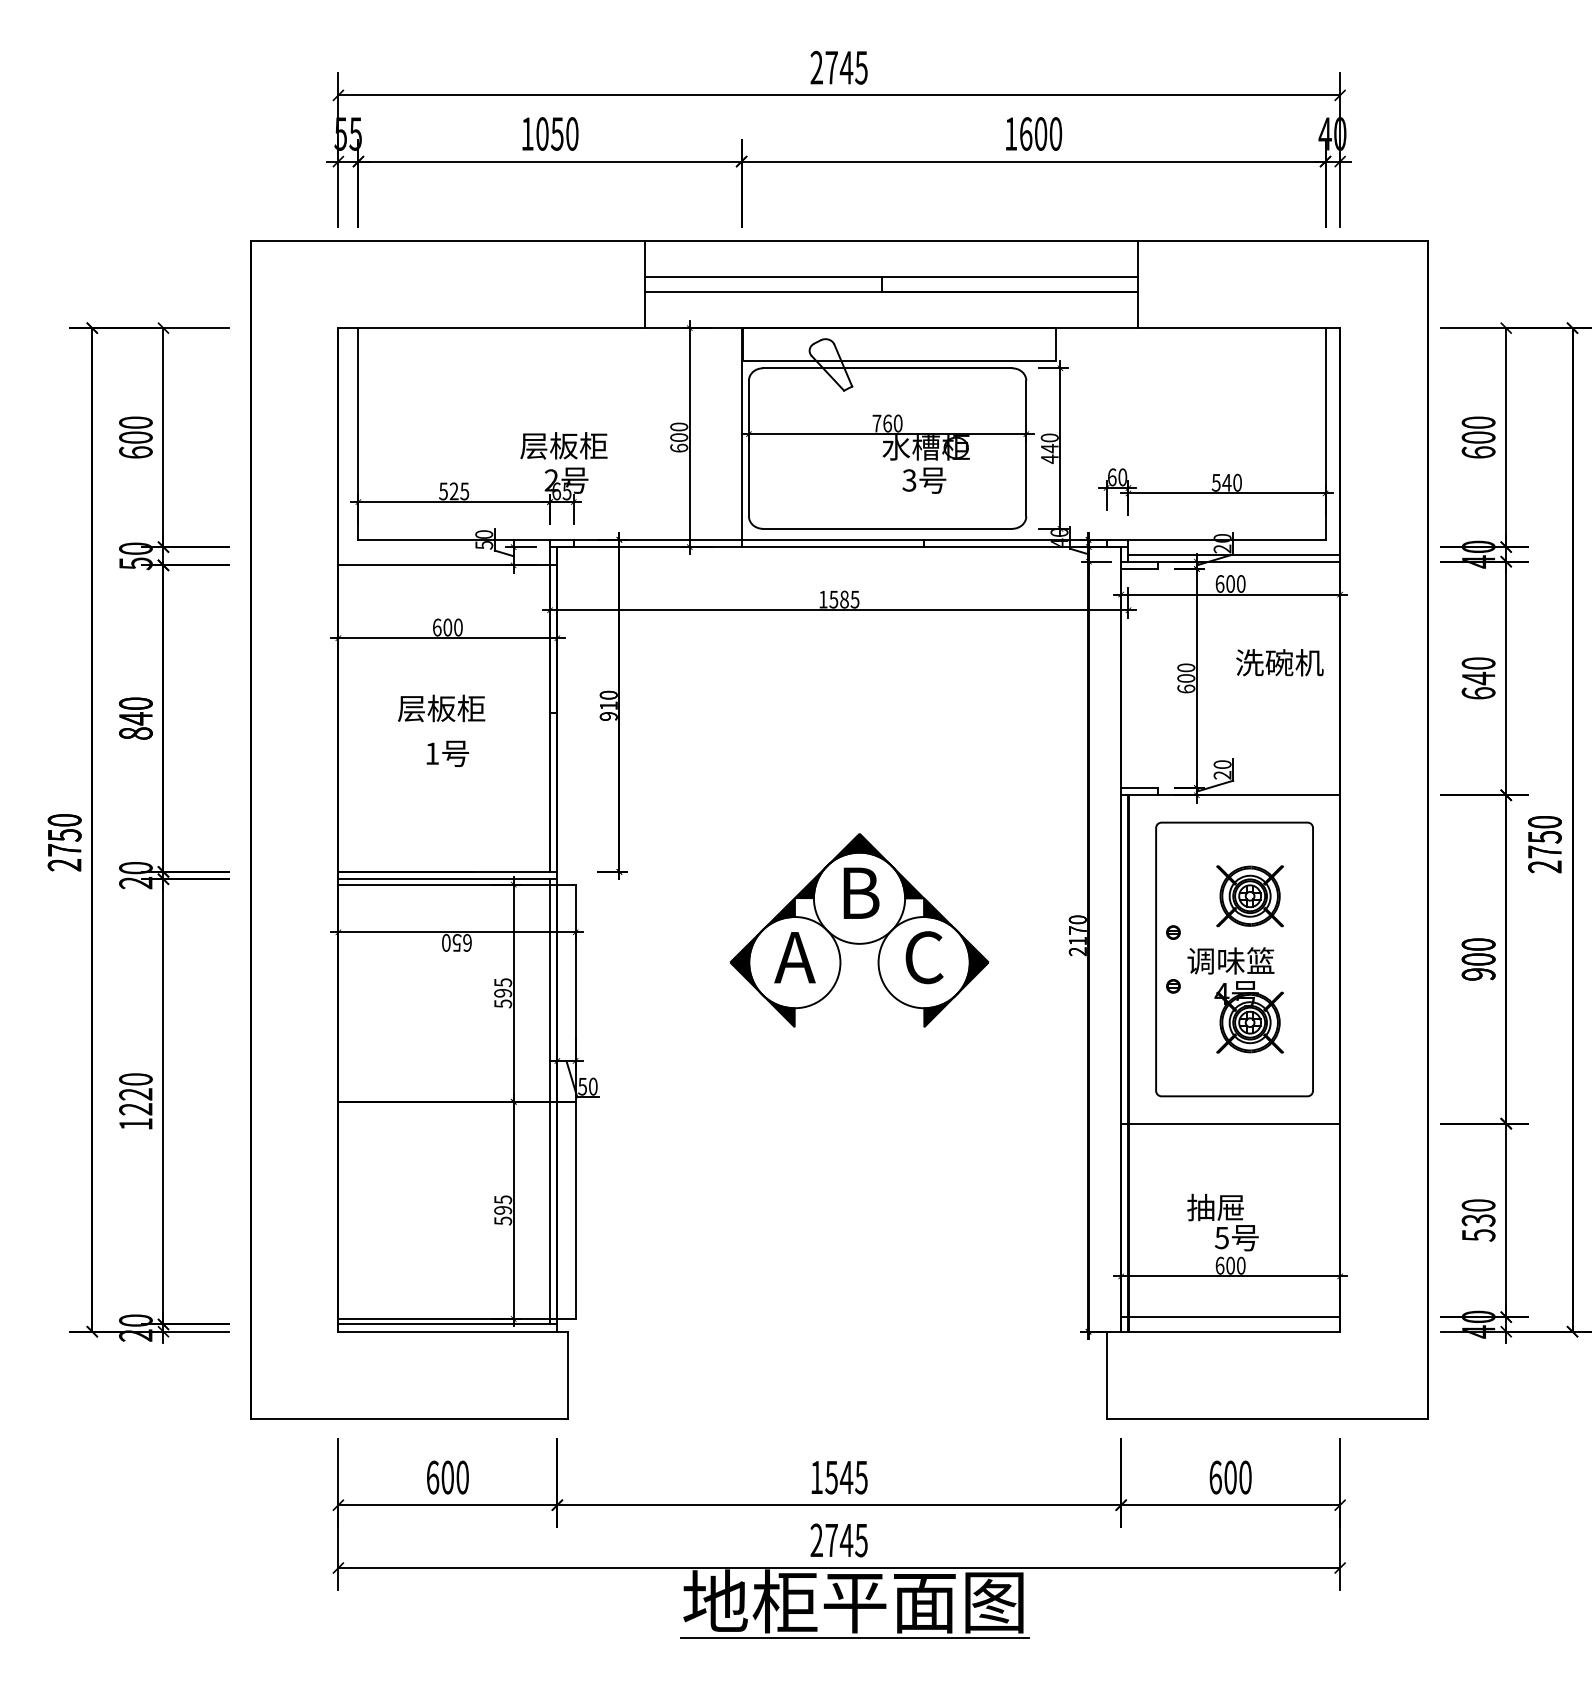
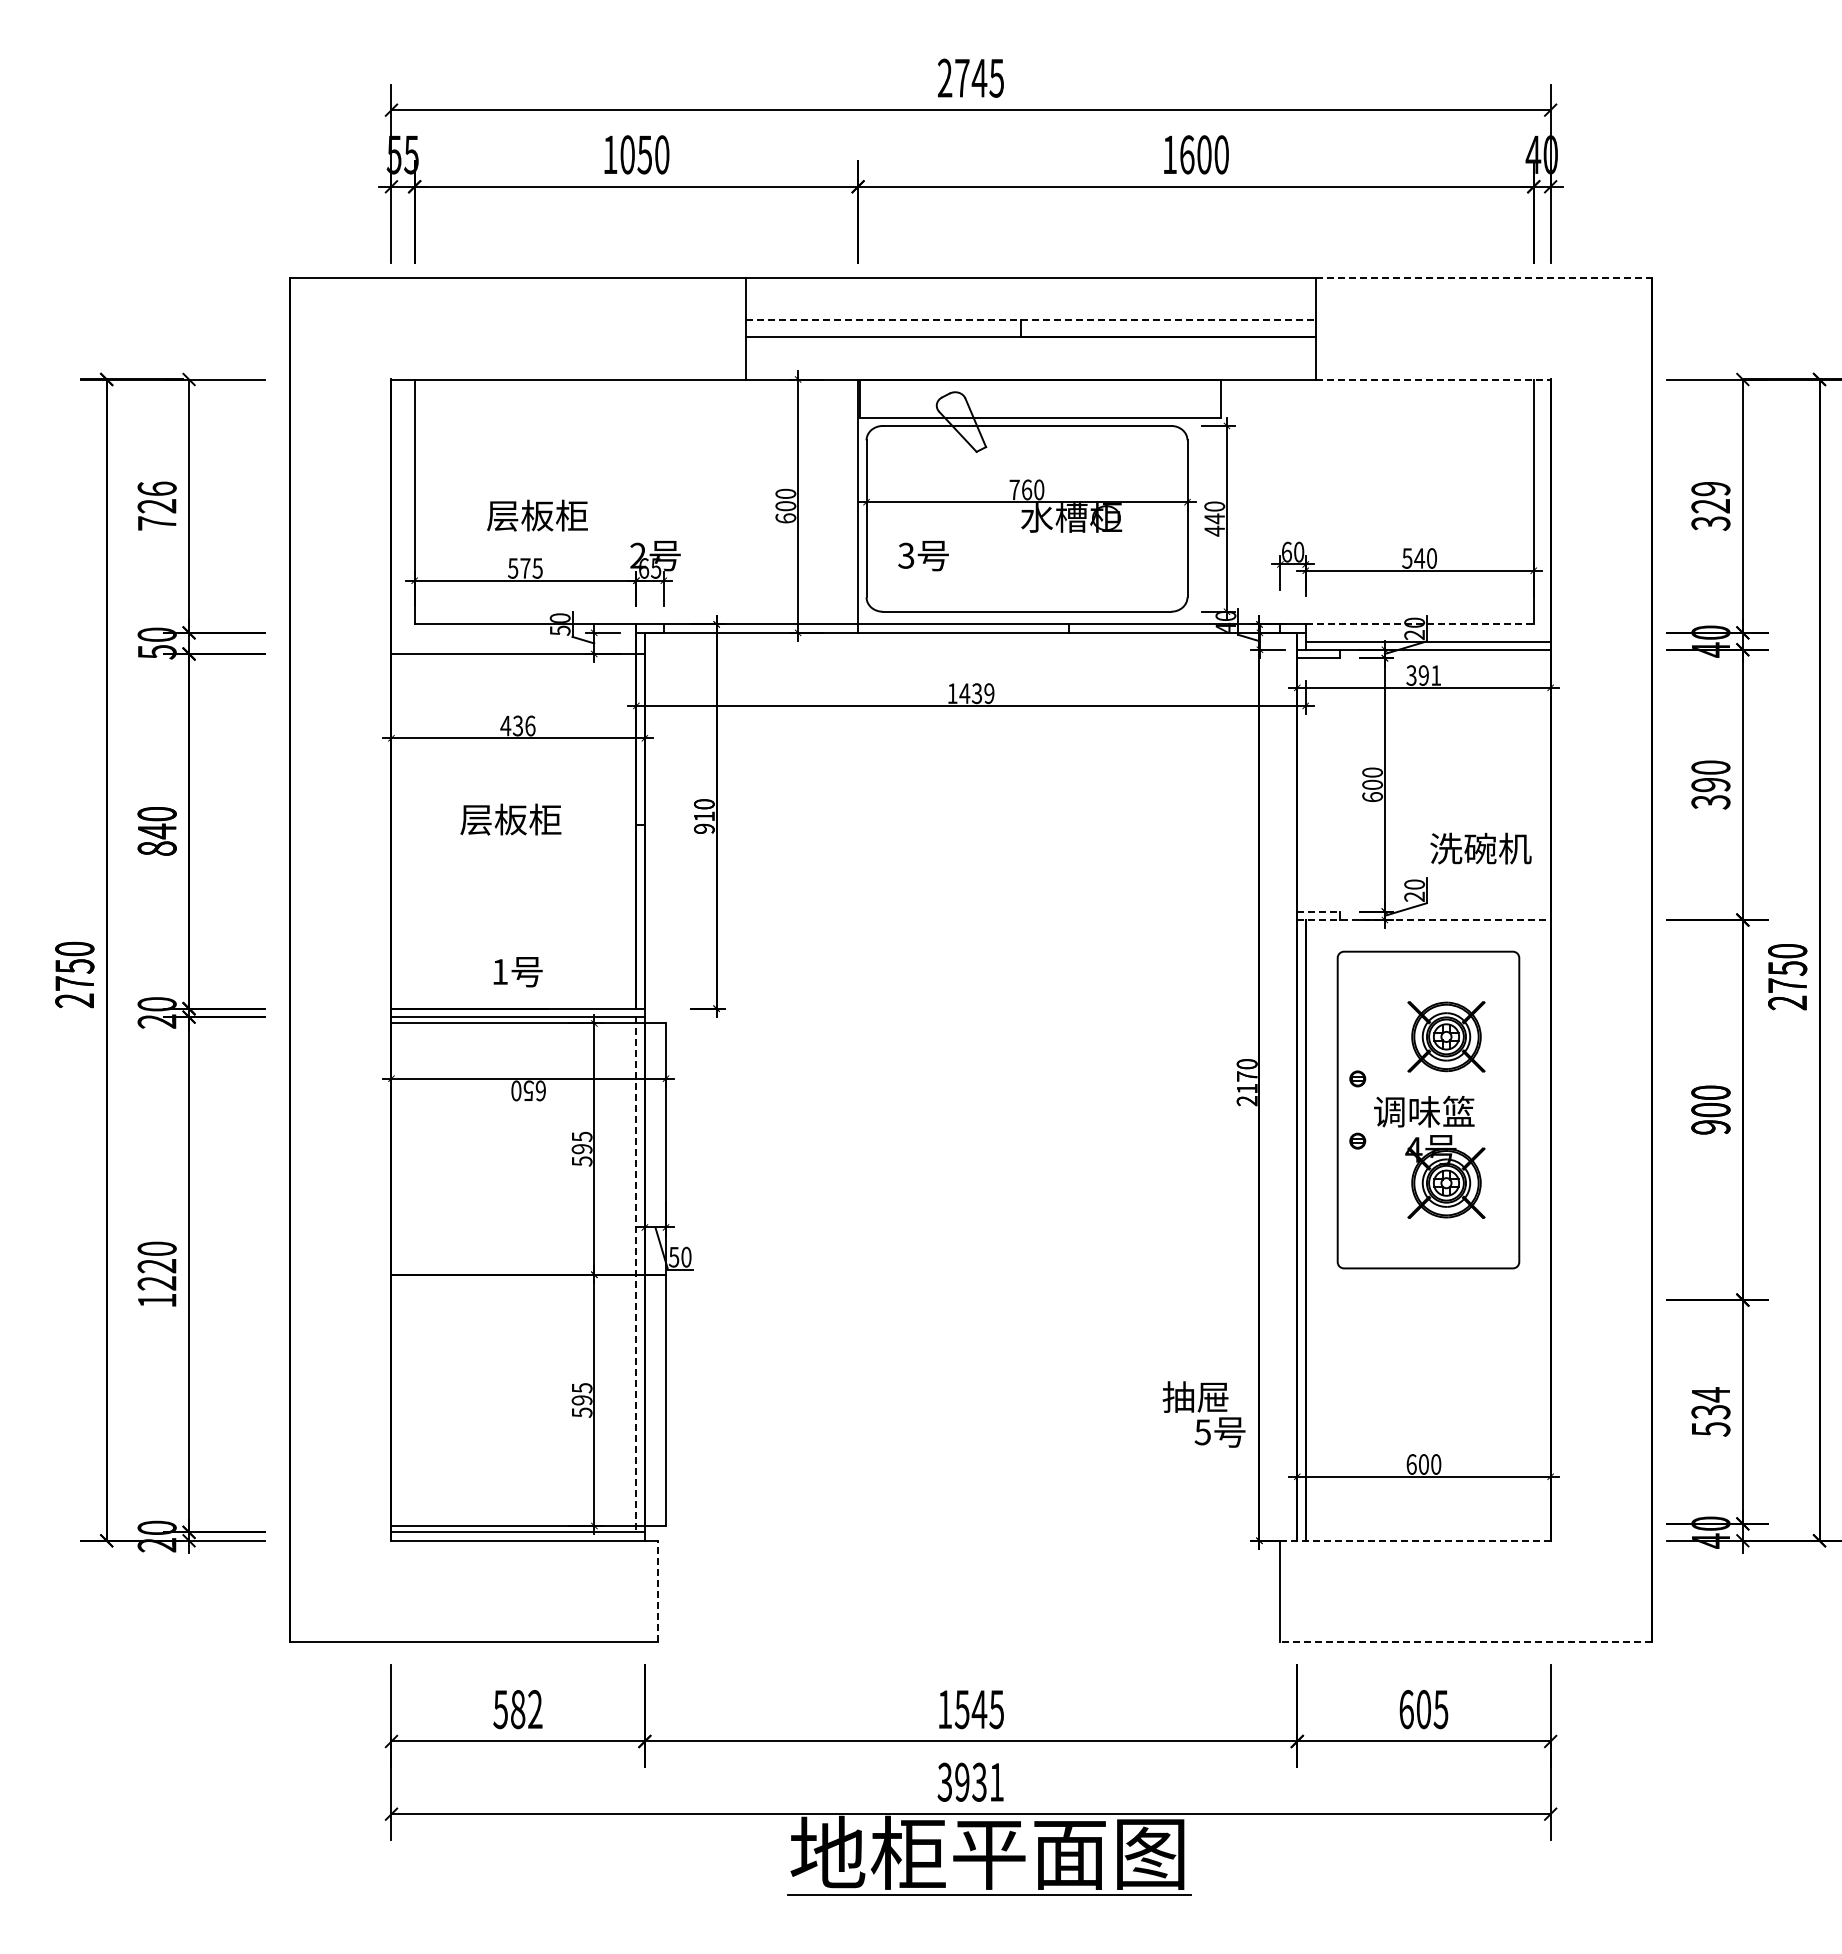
line: (1282, 240) -> (1484, 278), solid -> dashed
line: (891, 277) -> (1031, 320), solid -> dashed
line: (1238, 328) -> (1433, 379), solid -> dashed
text: (135, 437) -> (156, 505), 600 -> 726
text: (1478, 437) -> (1710, 505), 600 -> 329
text: (563, 445) -> (537, 515), moved
text: (924, 481) -> (923, 556), moved
text: (454, 491) -> (525, 568), 525 -> 575
line: (1227, 539) -> (1420, 624), solid -> dashed
text: (1230, 583) -> (1423, 675), 600 -> 391
text: (843, 599) -> (976, 693), 1585 -> 1439
text: (447, 627) -> (517, 725), 600 -> 436
text: (1279, 662) -> (1480, 848), moved
text: (1478, 685) -> (1710, 793), 640 -> 390
text: (447, 754) -> (517, 972), moved
line: (1139, 787) -> (1318, 911), solid -> dashed
line: (1230, 795) -> (1423, 920), solid -> dashed
part: (859, 930) -> (994, 1076), removed
line: (550, 1101) -> (636, 1274), solid -> dashed
line: (1230, 1124) -> (1423, 1300), removed
text: (1478, 1205) -> (1710, 1394), 530 -> 534
text: (1222, 1222) -> (1203, 1414), moved
line: (1230, 1316) -> (1423, 1523), removed
line: (1223, 1331) -> (1415, 1540), solid -> dashed
line: (568, 1375) -> (657, 1591), solid -> dashed
line: (1267, 1419) -> (1466, 1642), solid -> dashed
text: (447, 1477) -> (517, 1709), 600 -> 582
text: (1244, 1477) -> (1440, 1709), 600 -> 605
text: (838, 1539) -> (970, 1781), 2745 -> 3931

